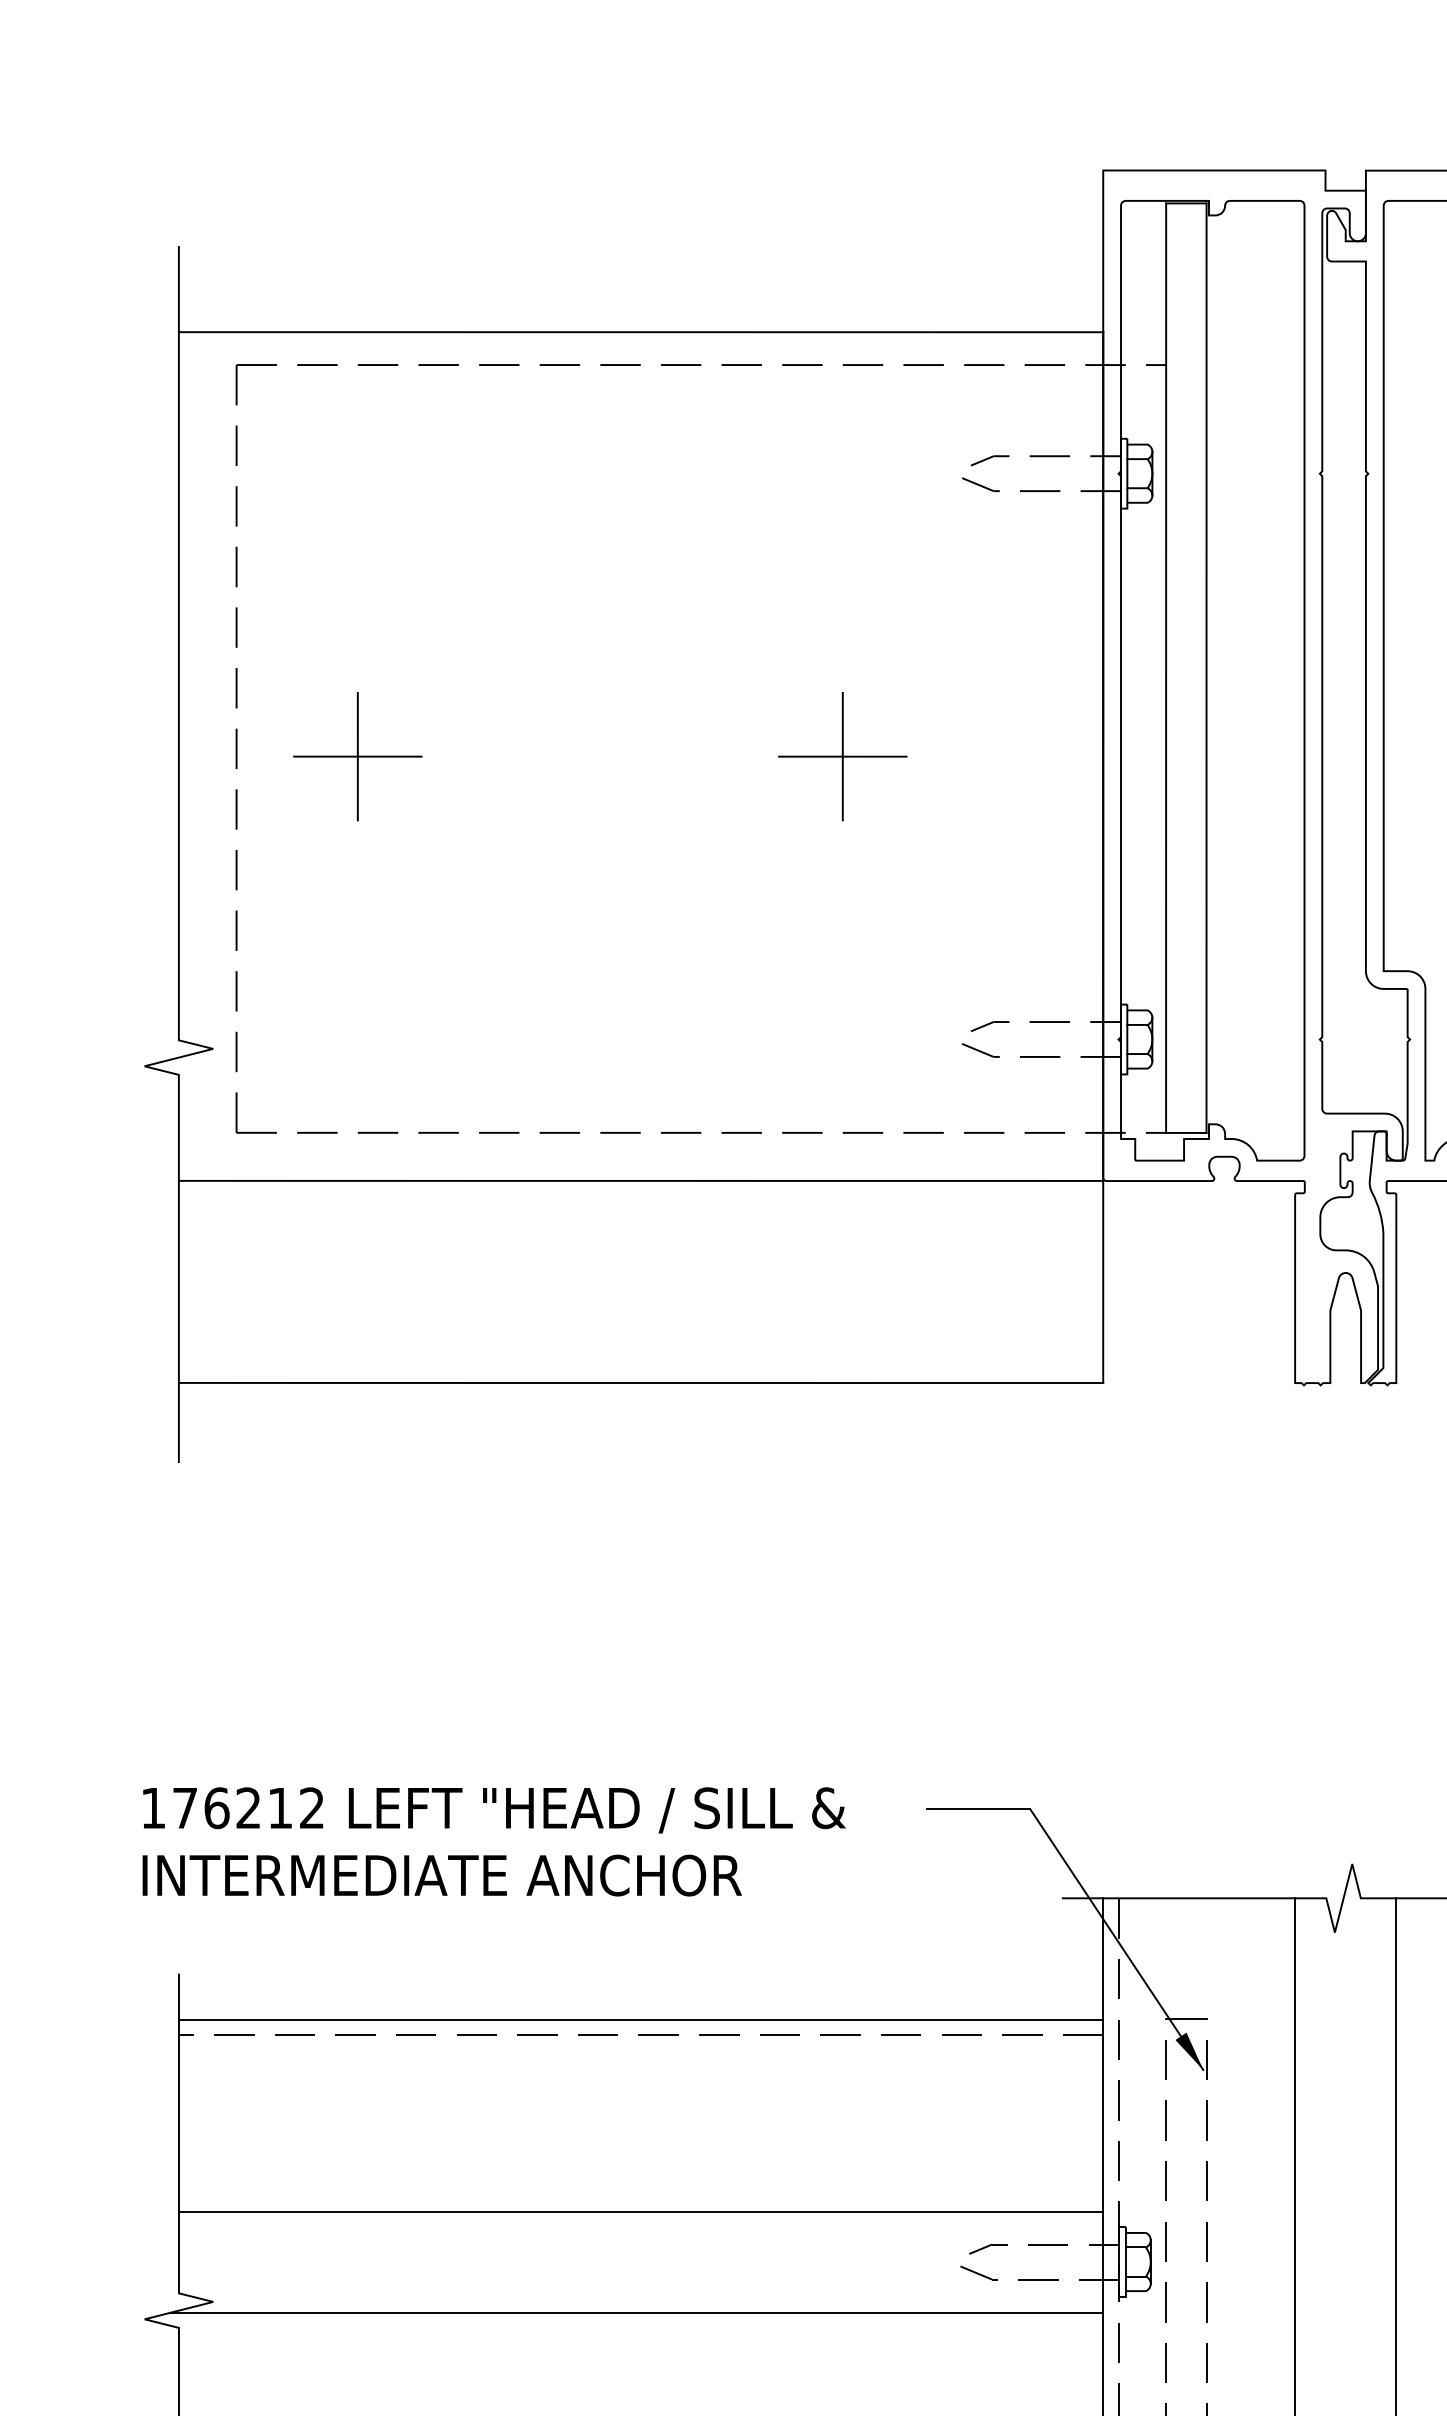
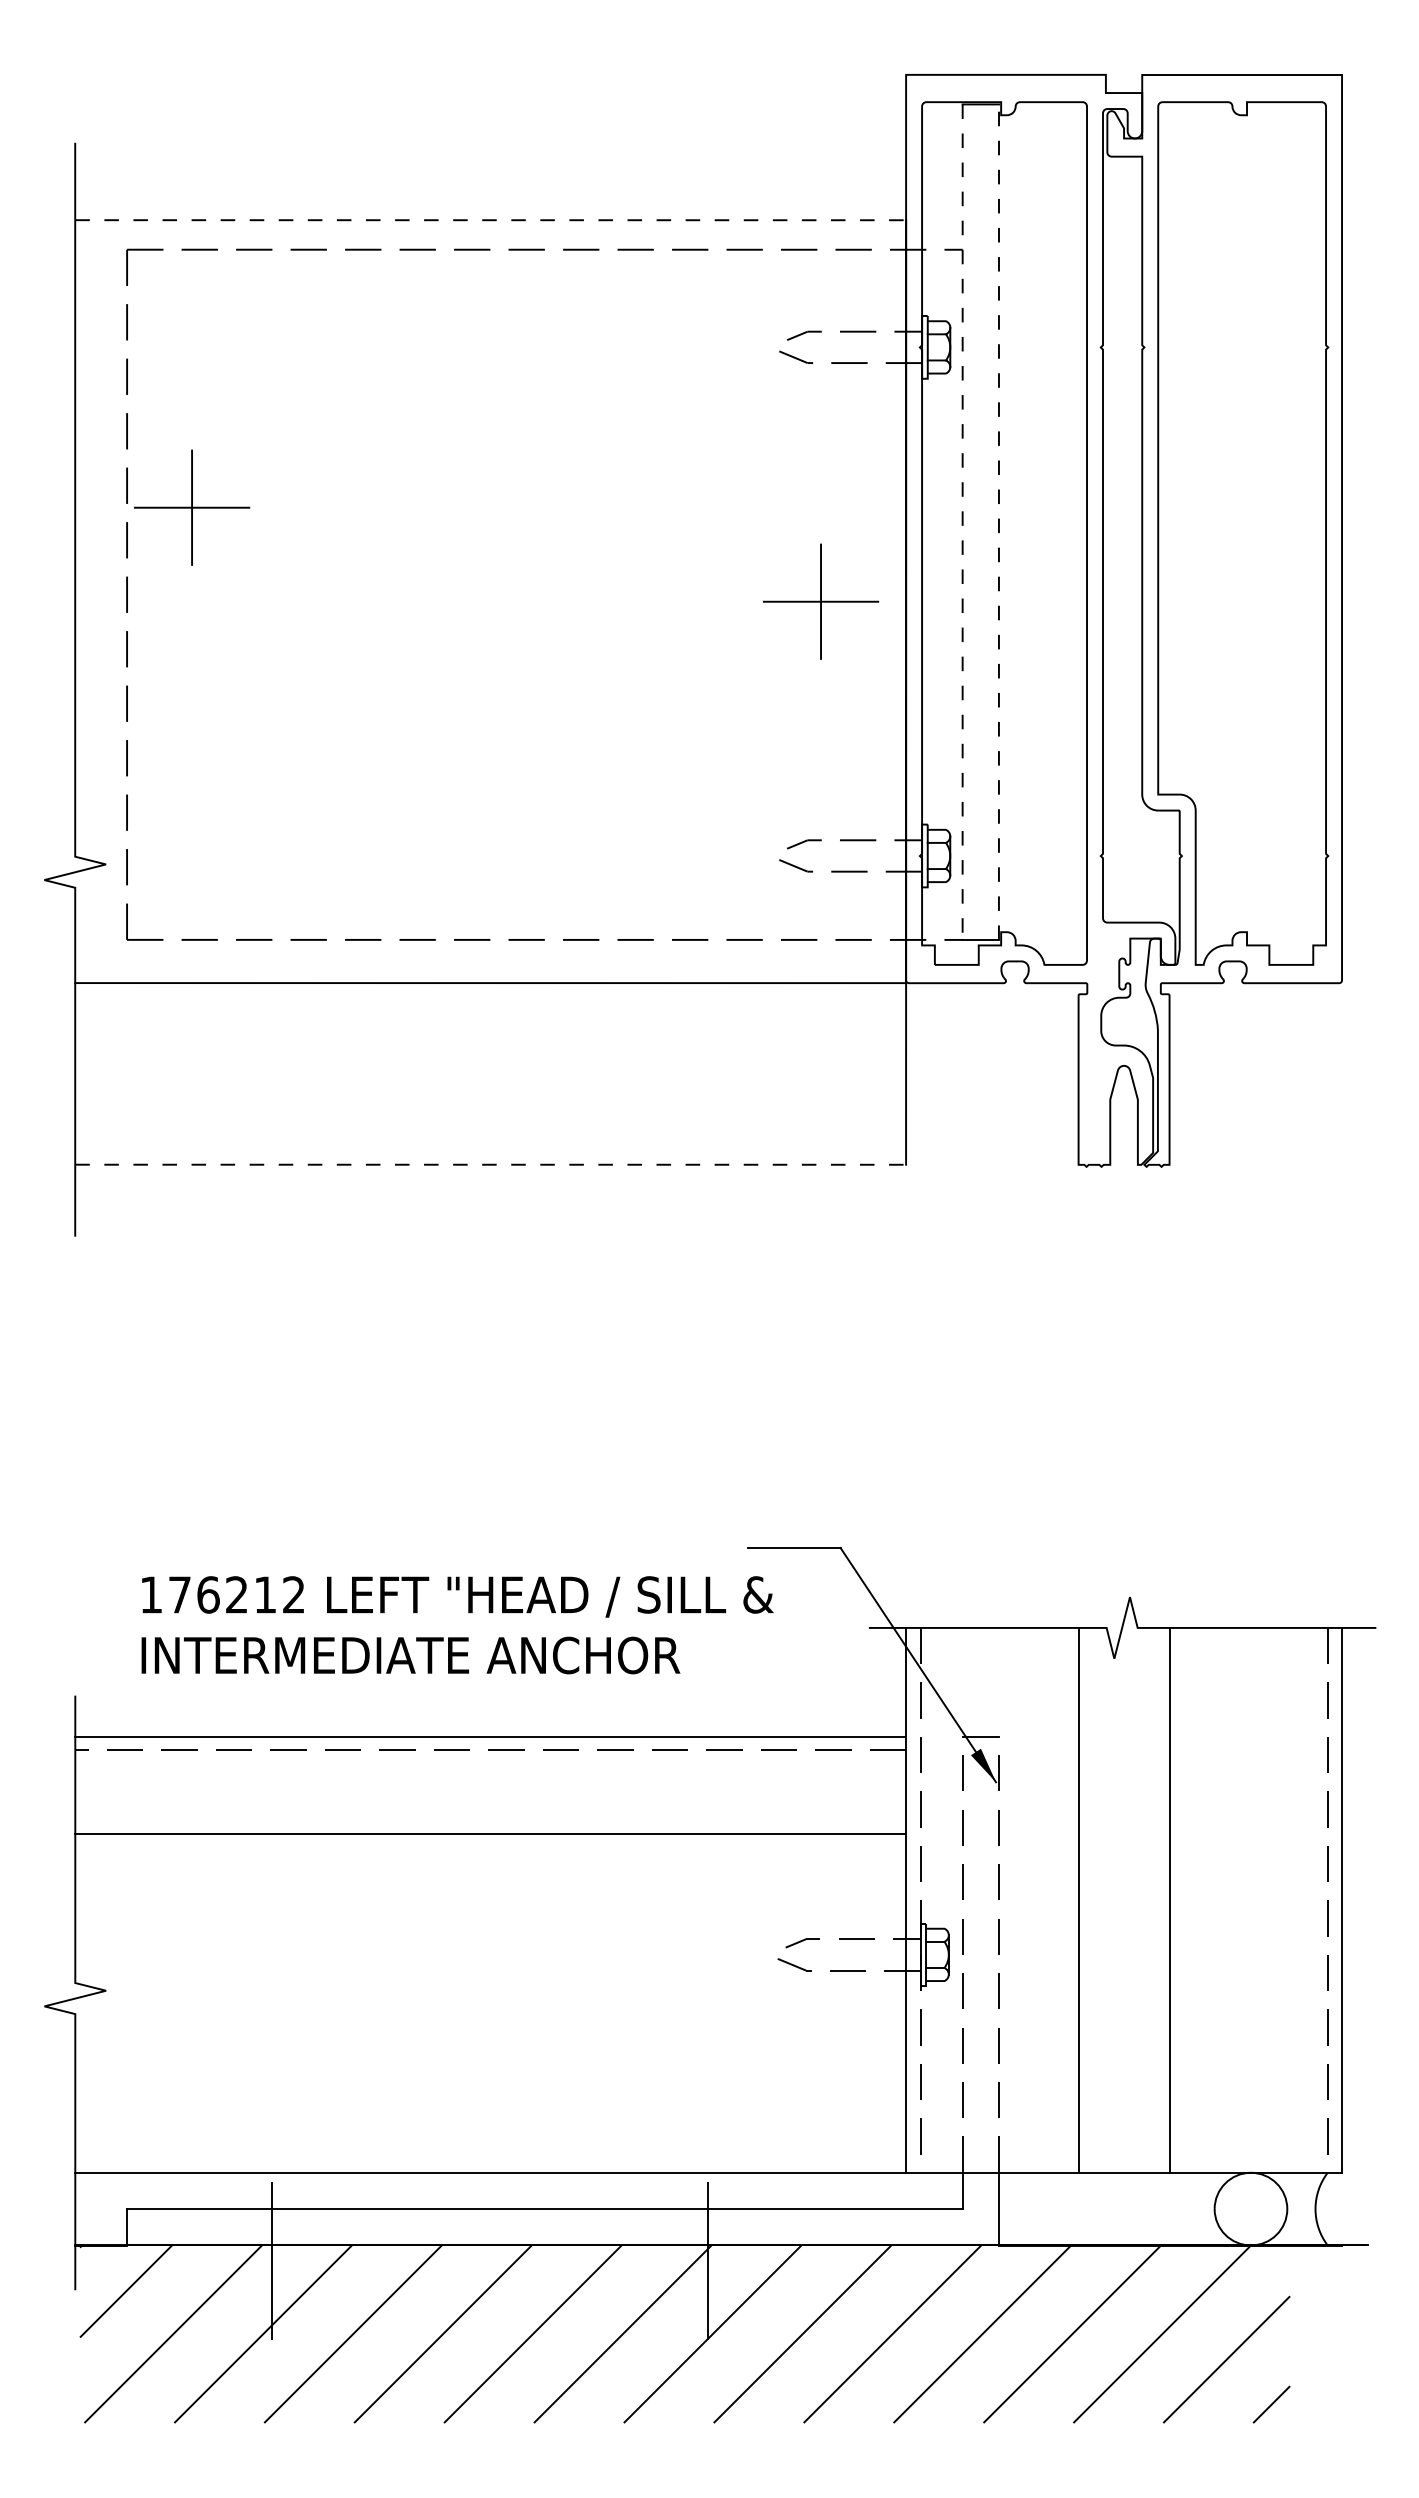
line: (641, 332) -> (491, 220), solid -> dashed
line: (1165, 668) -> (962, 522), solid -> dashed
line: (1206, 668) -> (998, 522), solid -> dashed
part: (358, 756) -> (192, 507), moved
part: (843, 756) -> (821, 601), moved
line: (641, 1382) -> (491, 1164), solid -> dashed
text: (494, 1842) -> (457, 1625), moved
line: (640, 2211) -> (490, 1834), moved
line: (637, 2312) -> (487, 2000), removed

